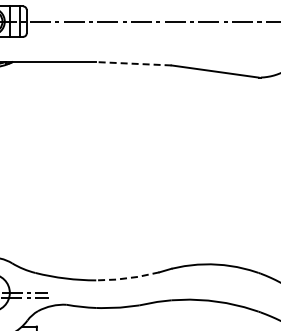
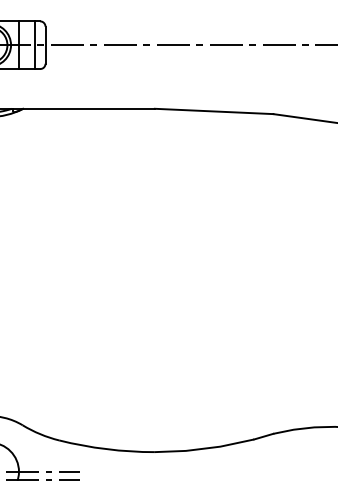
line: (133, 63) -> (213, 111), dashed -> solid
line: (127, 278) -> (204, 449), dashed -> solid

